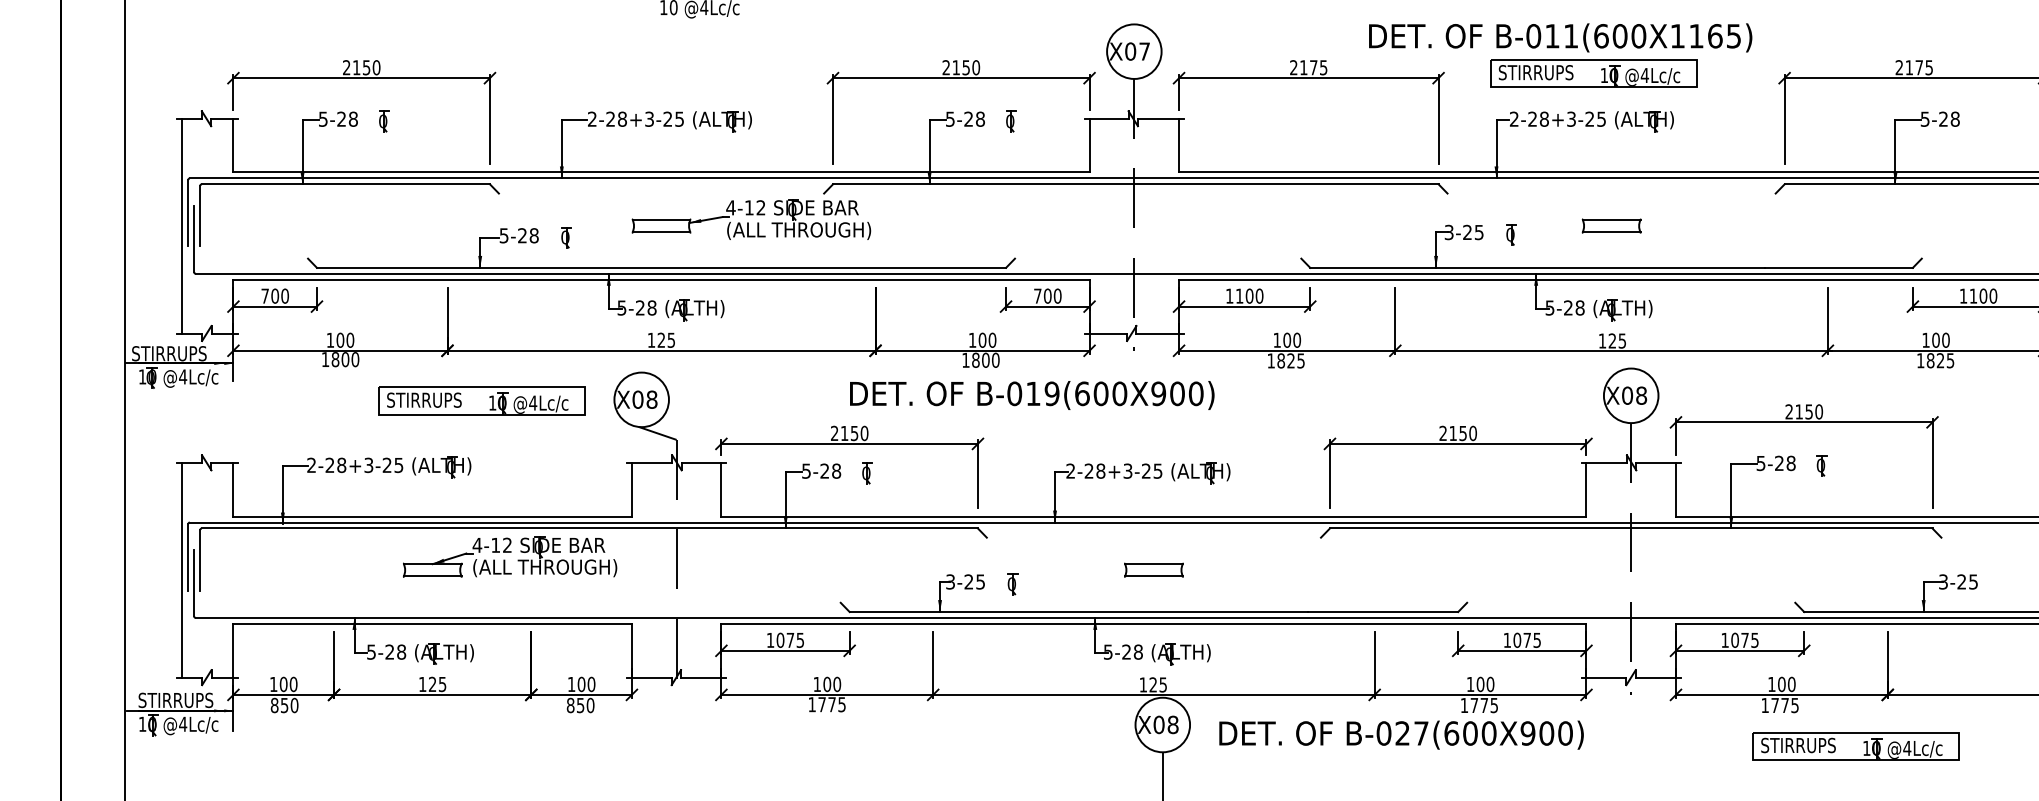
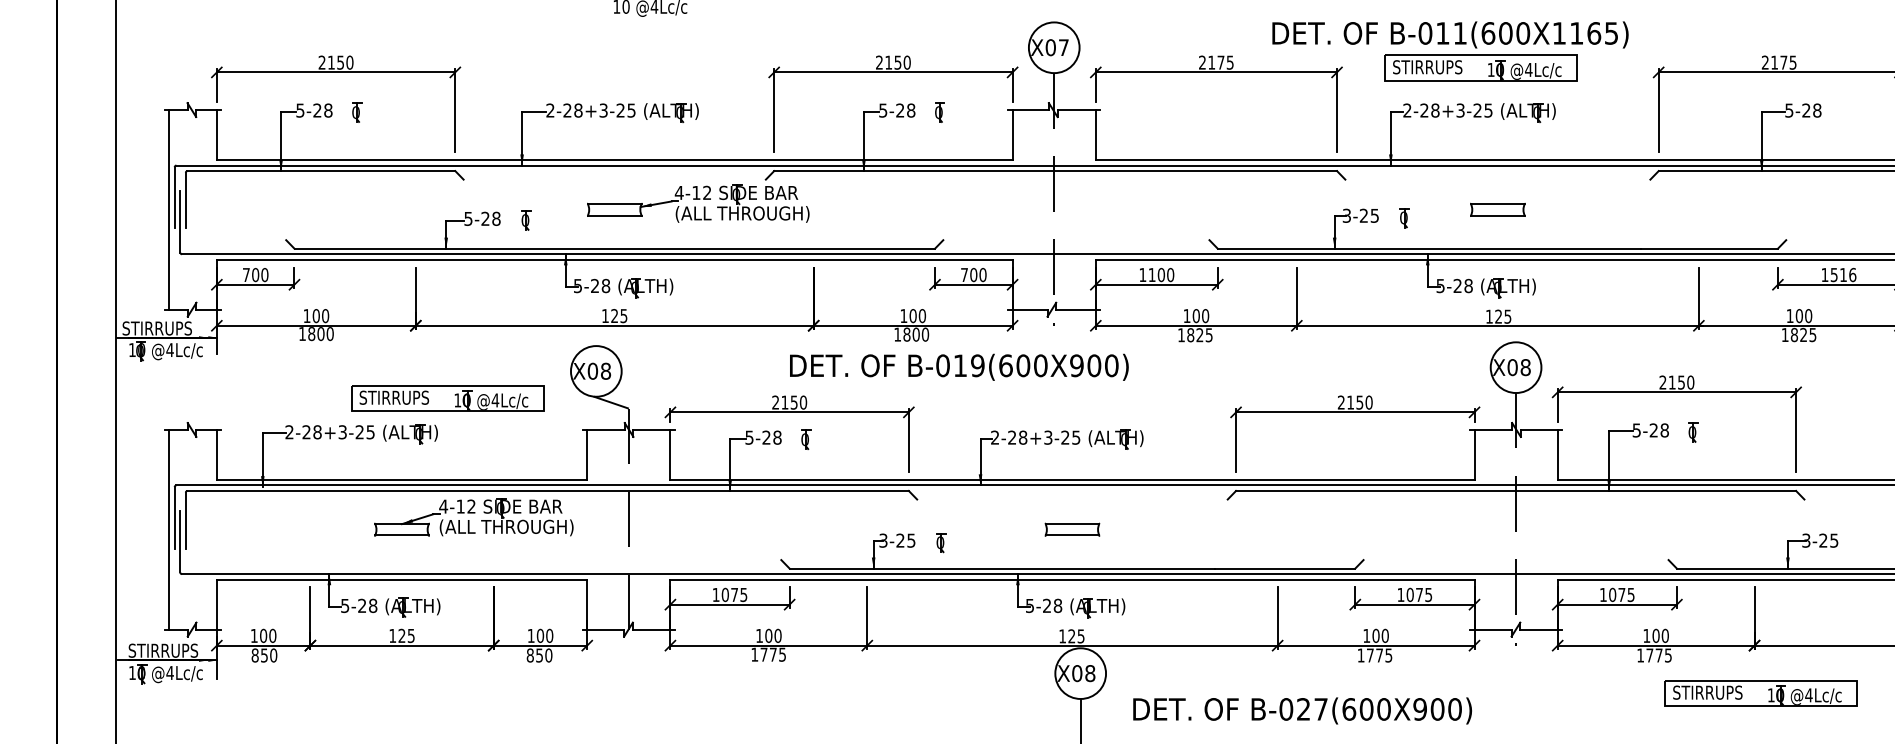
text: (1983, 295) -> (1843, 274), 1100 -> 1516
part: (481, 400) -> (447, 398), moved
text: (1401, 734) -> (1302, 710), moved
part: (1855, 746) -> (1760, 693), moved

